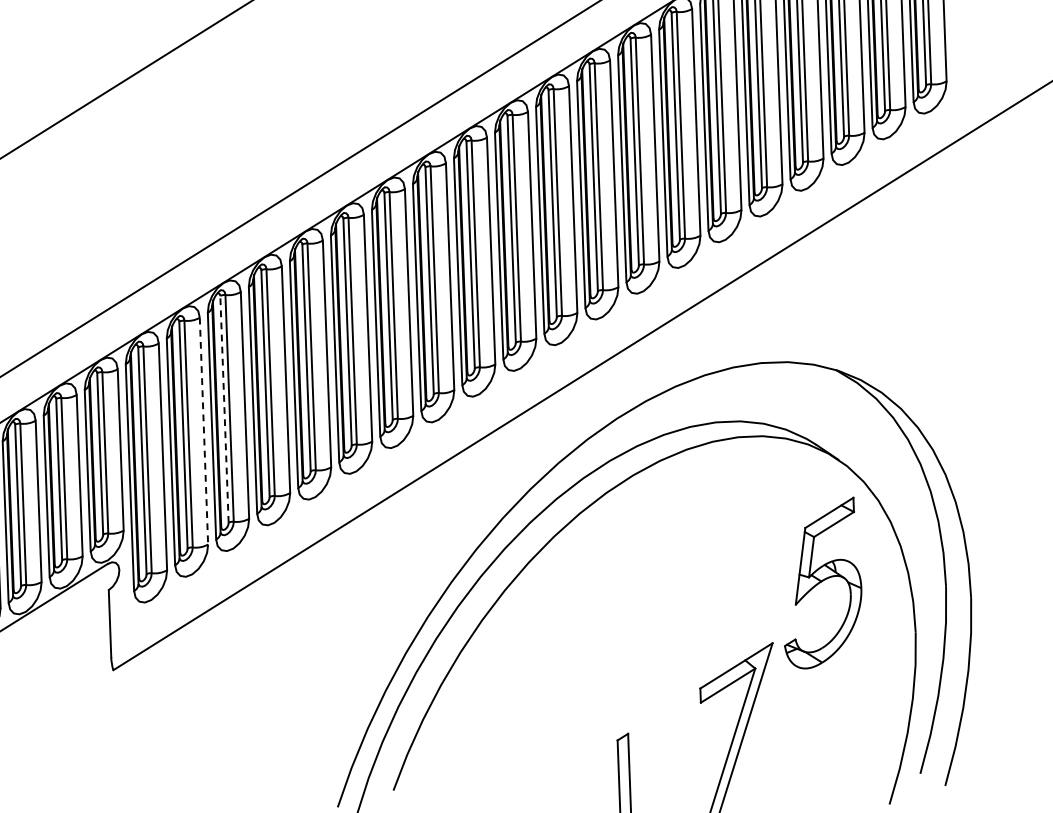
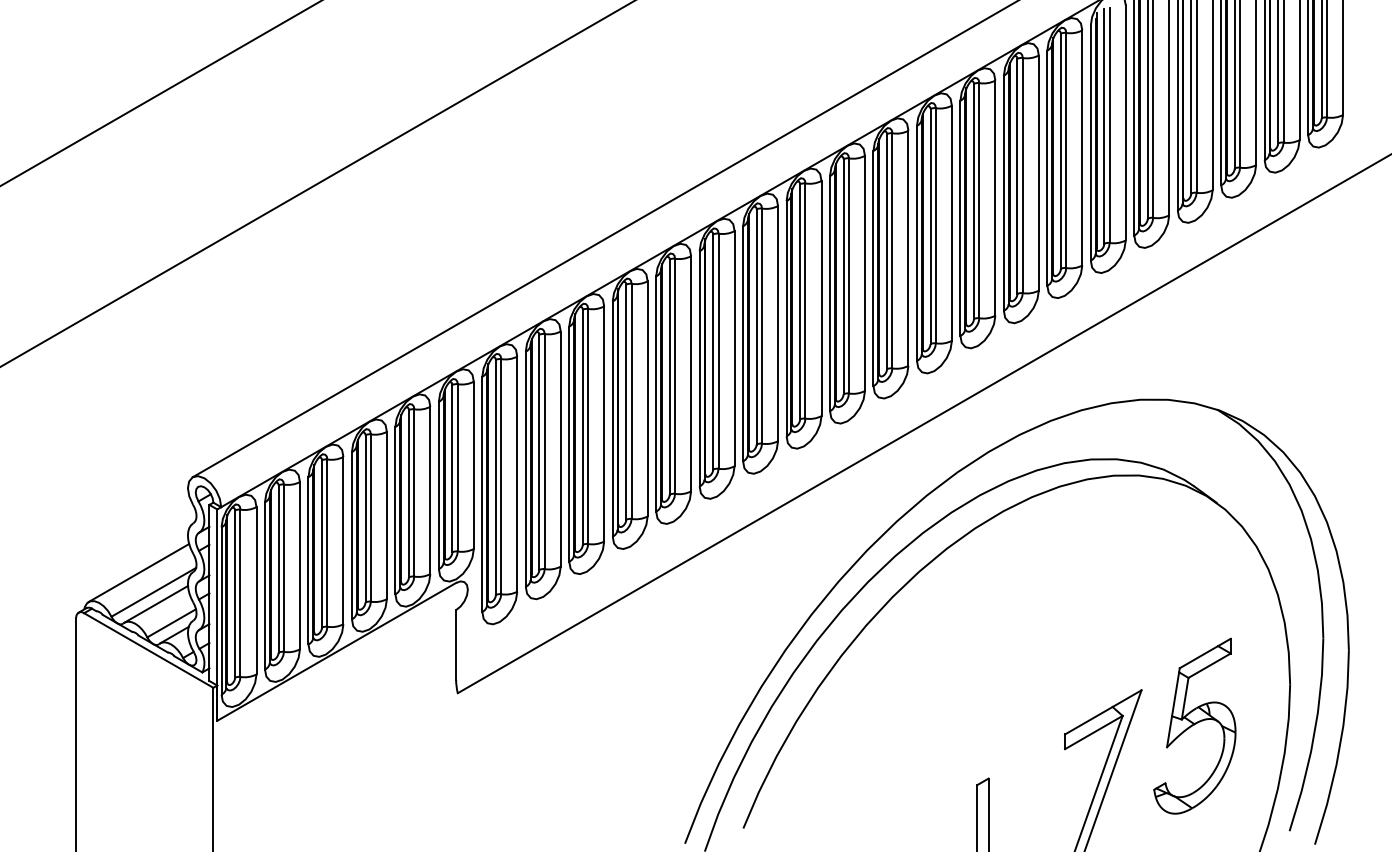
line: (224, 409) -> (582, 427), dashed -> solid
line: (203, 431) -> (560, 449), dashed -> solid
part: (821, 582) -> (1194, 725), moved

